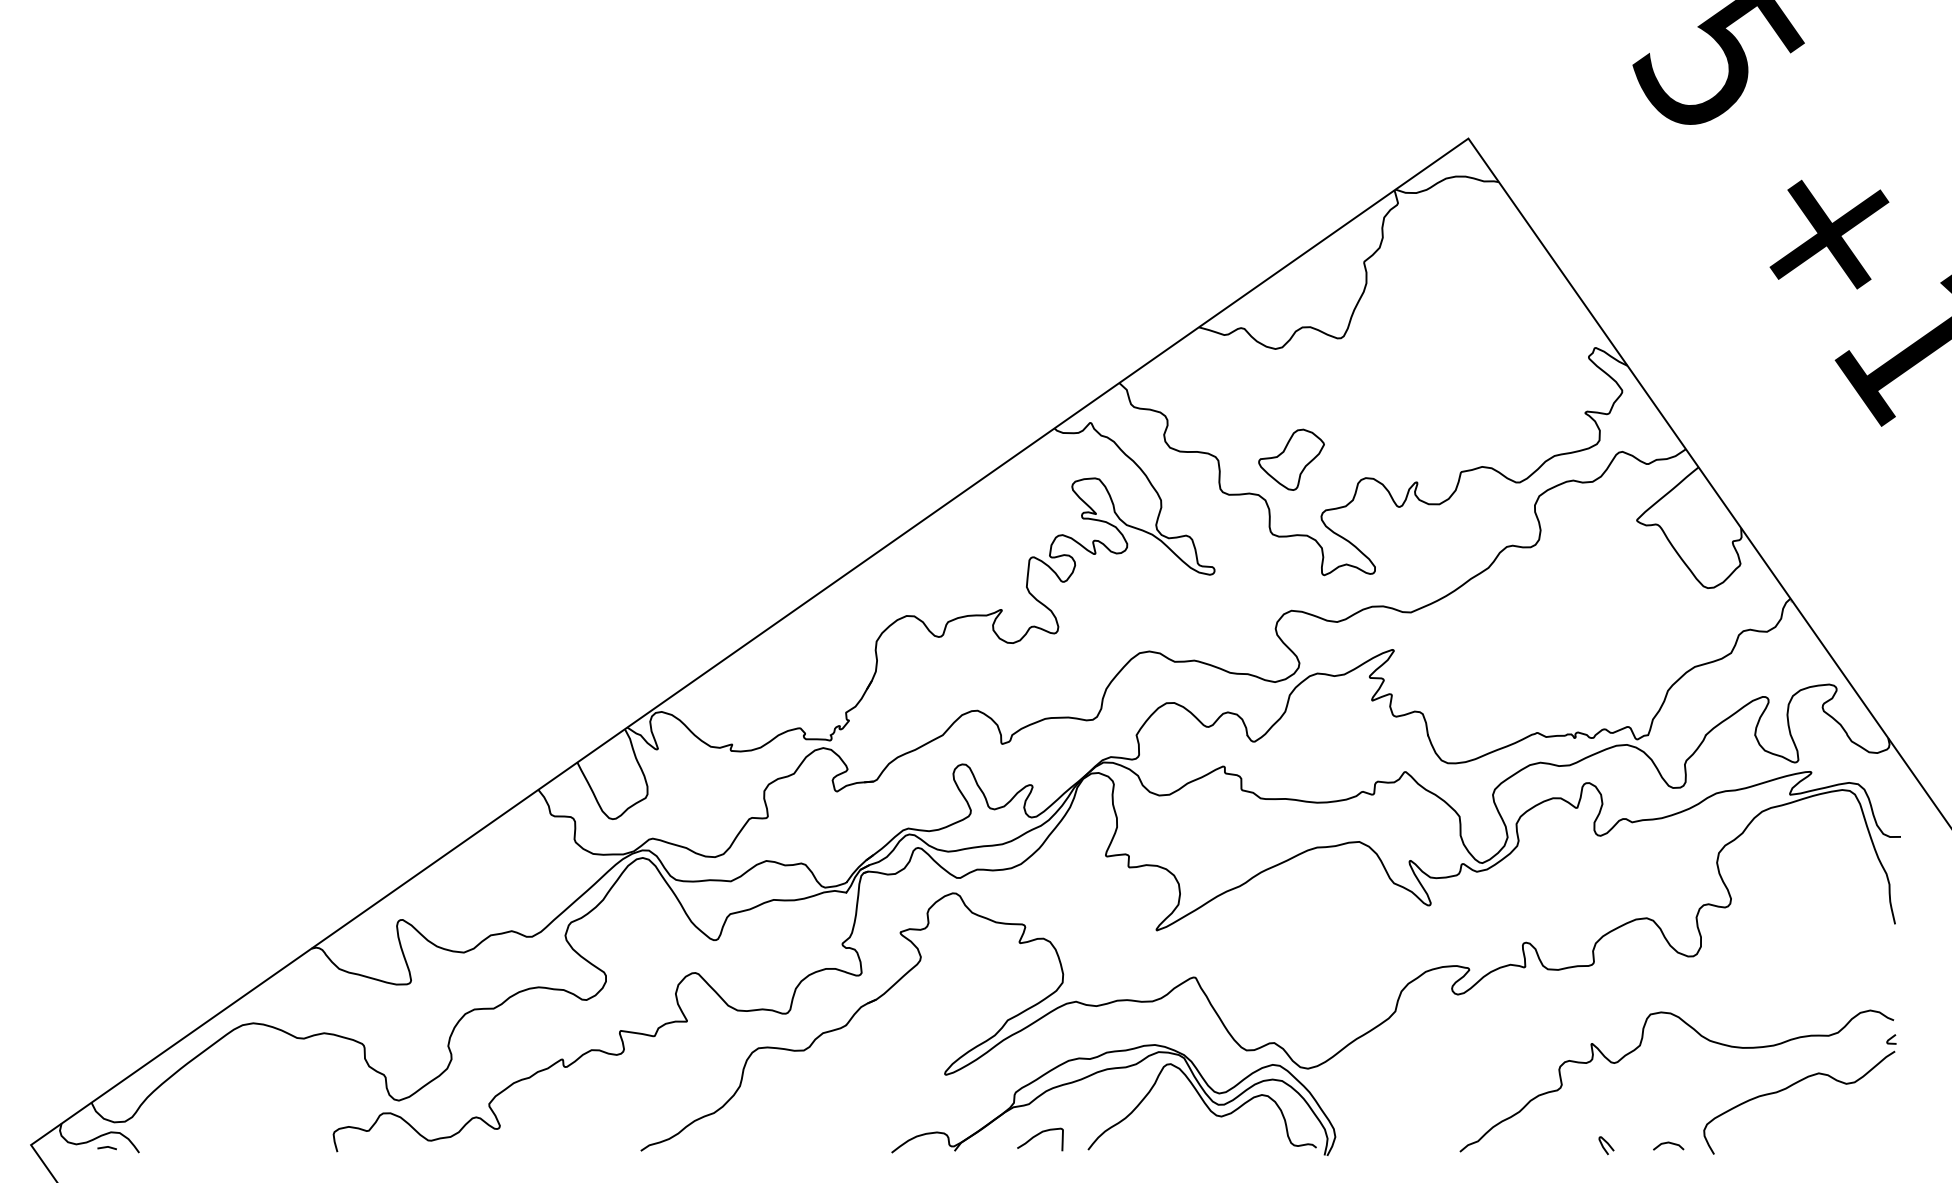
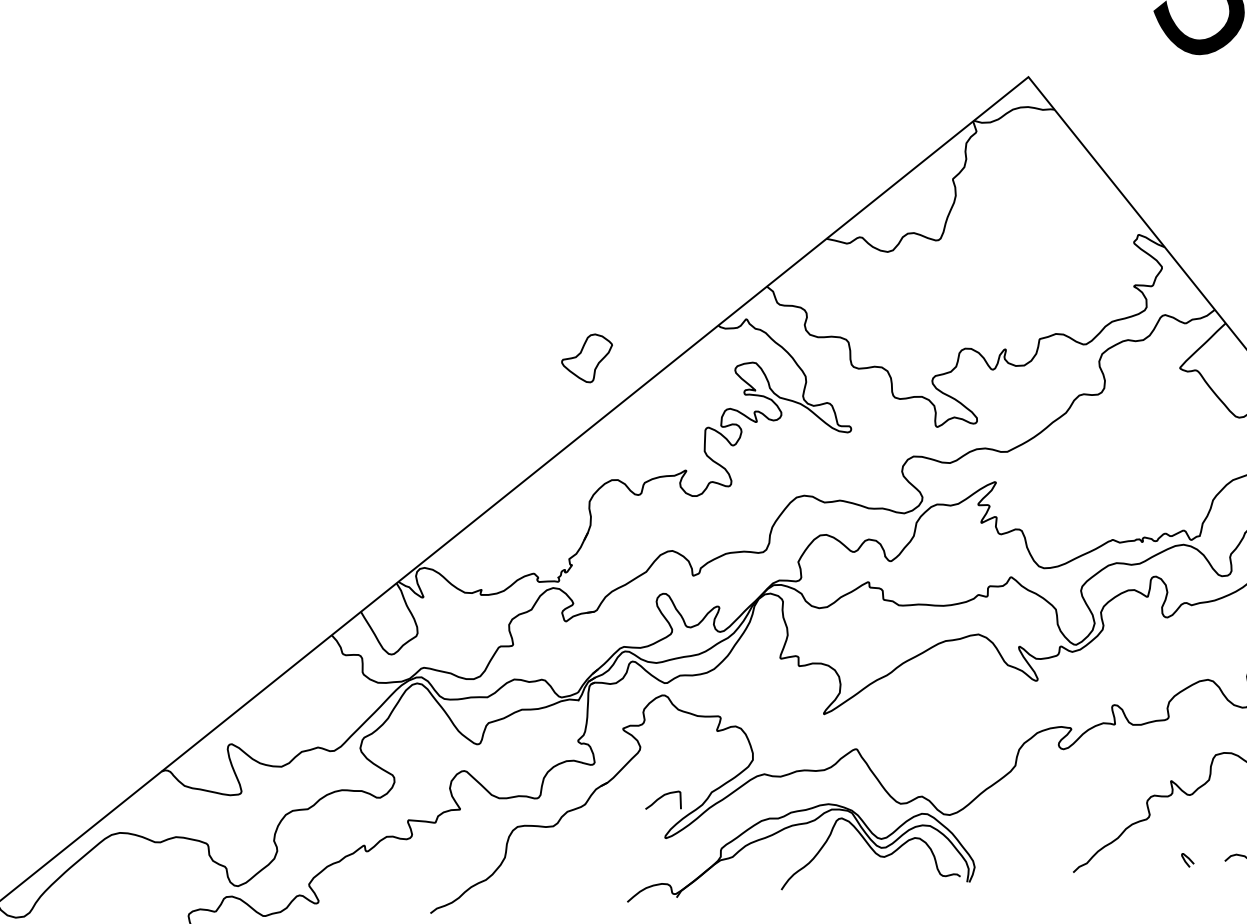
part: (1291, 459) -> (587, 358), moved
curve: (1038, 1135) -> (661, 798), moved

